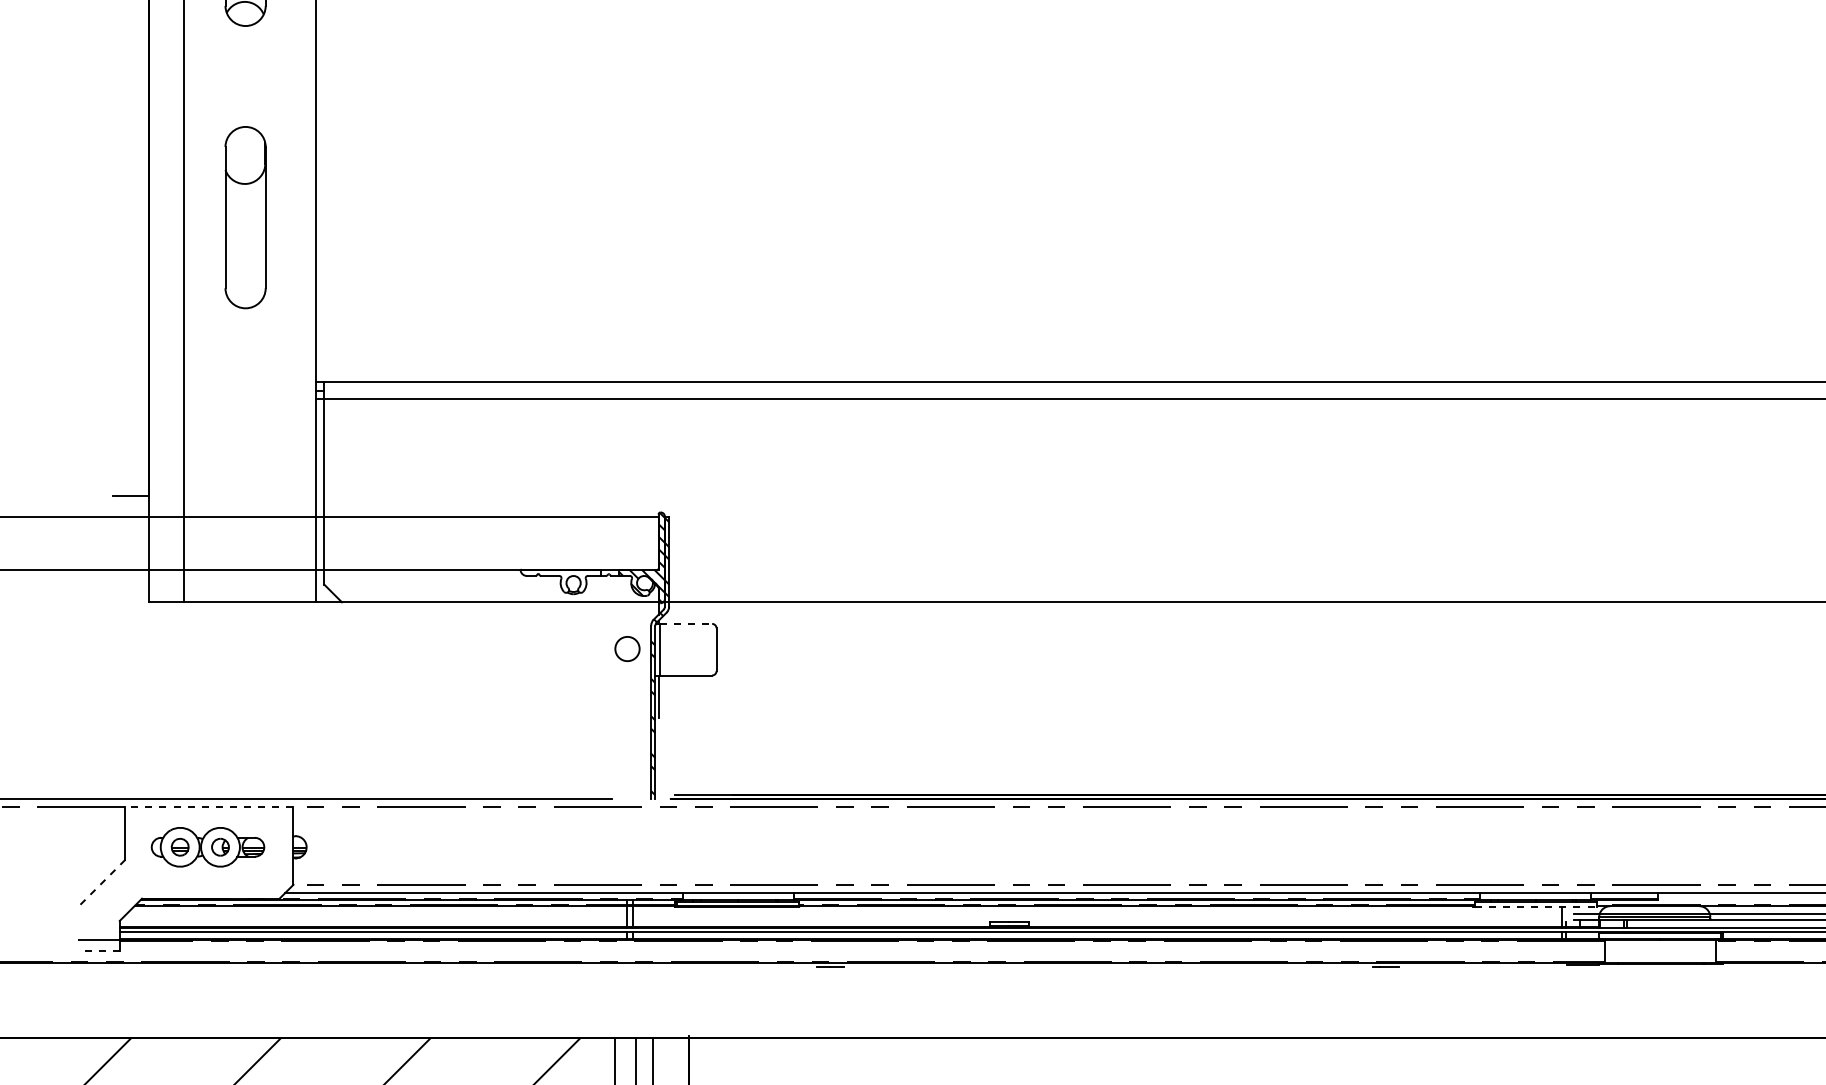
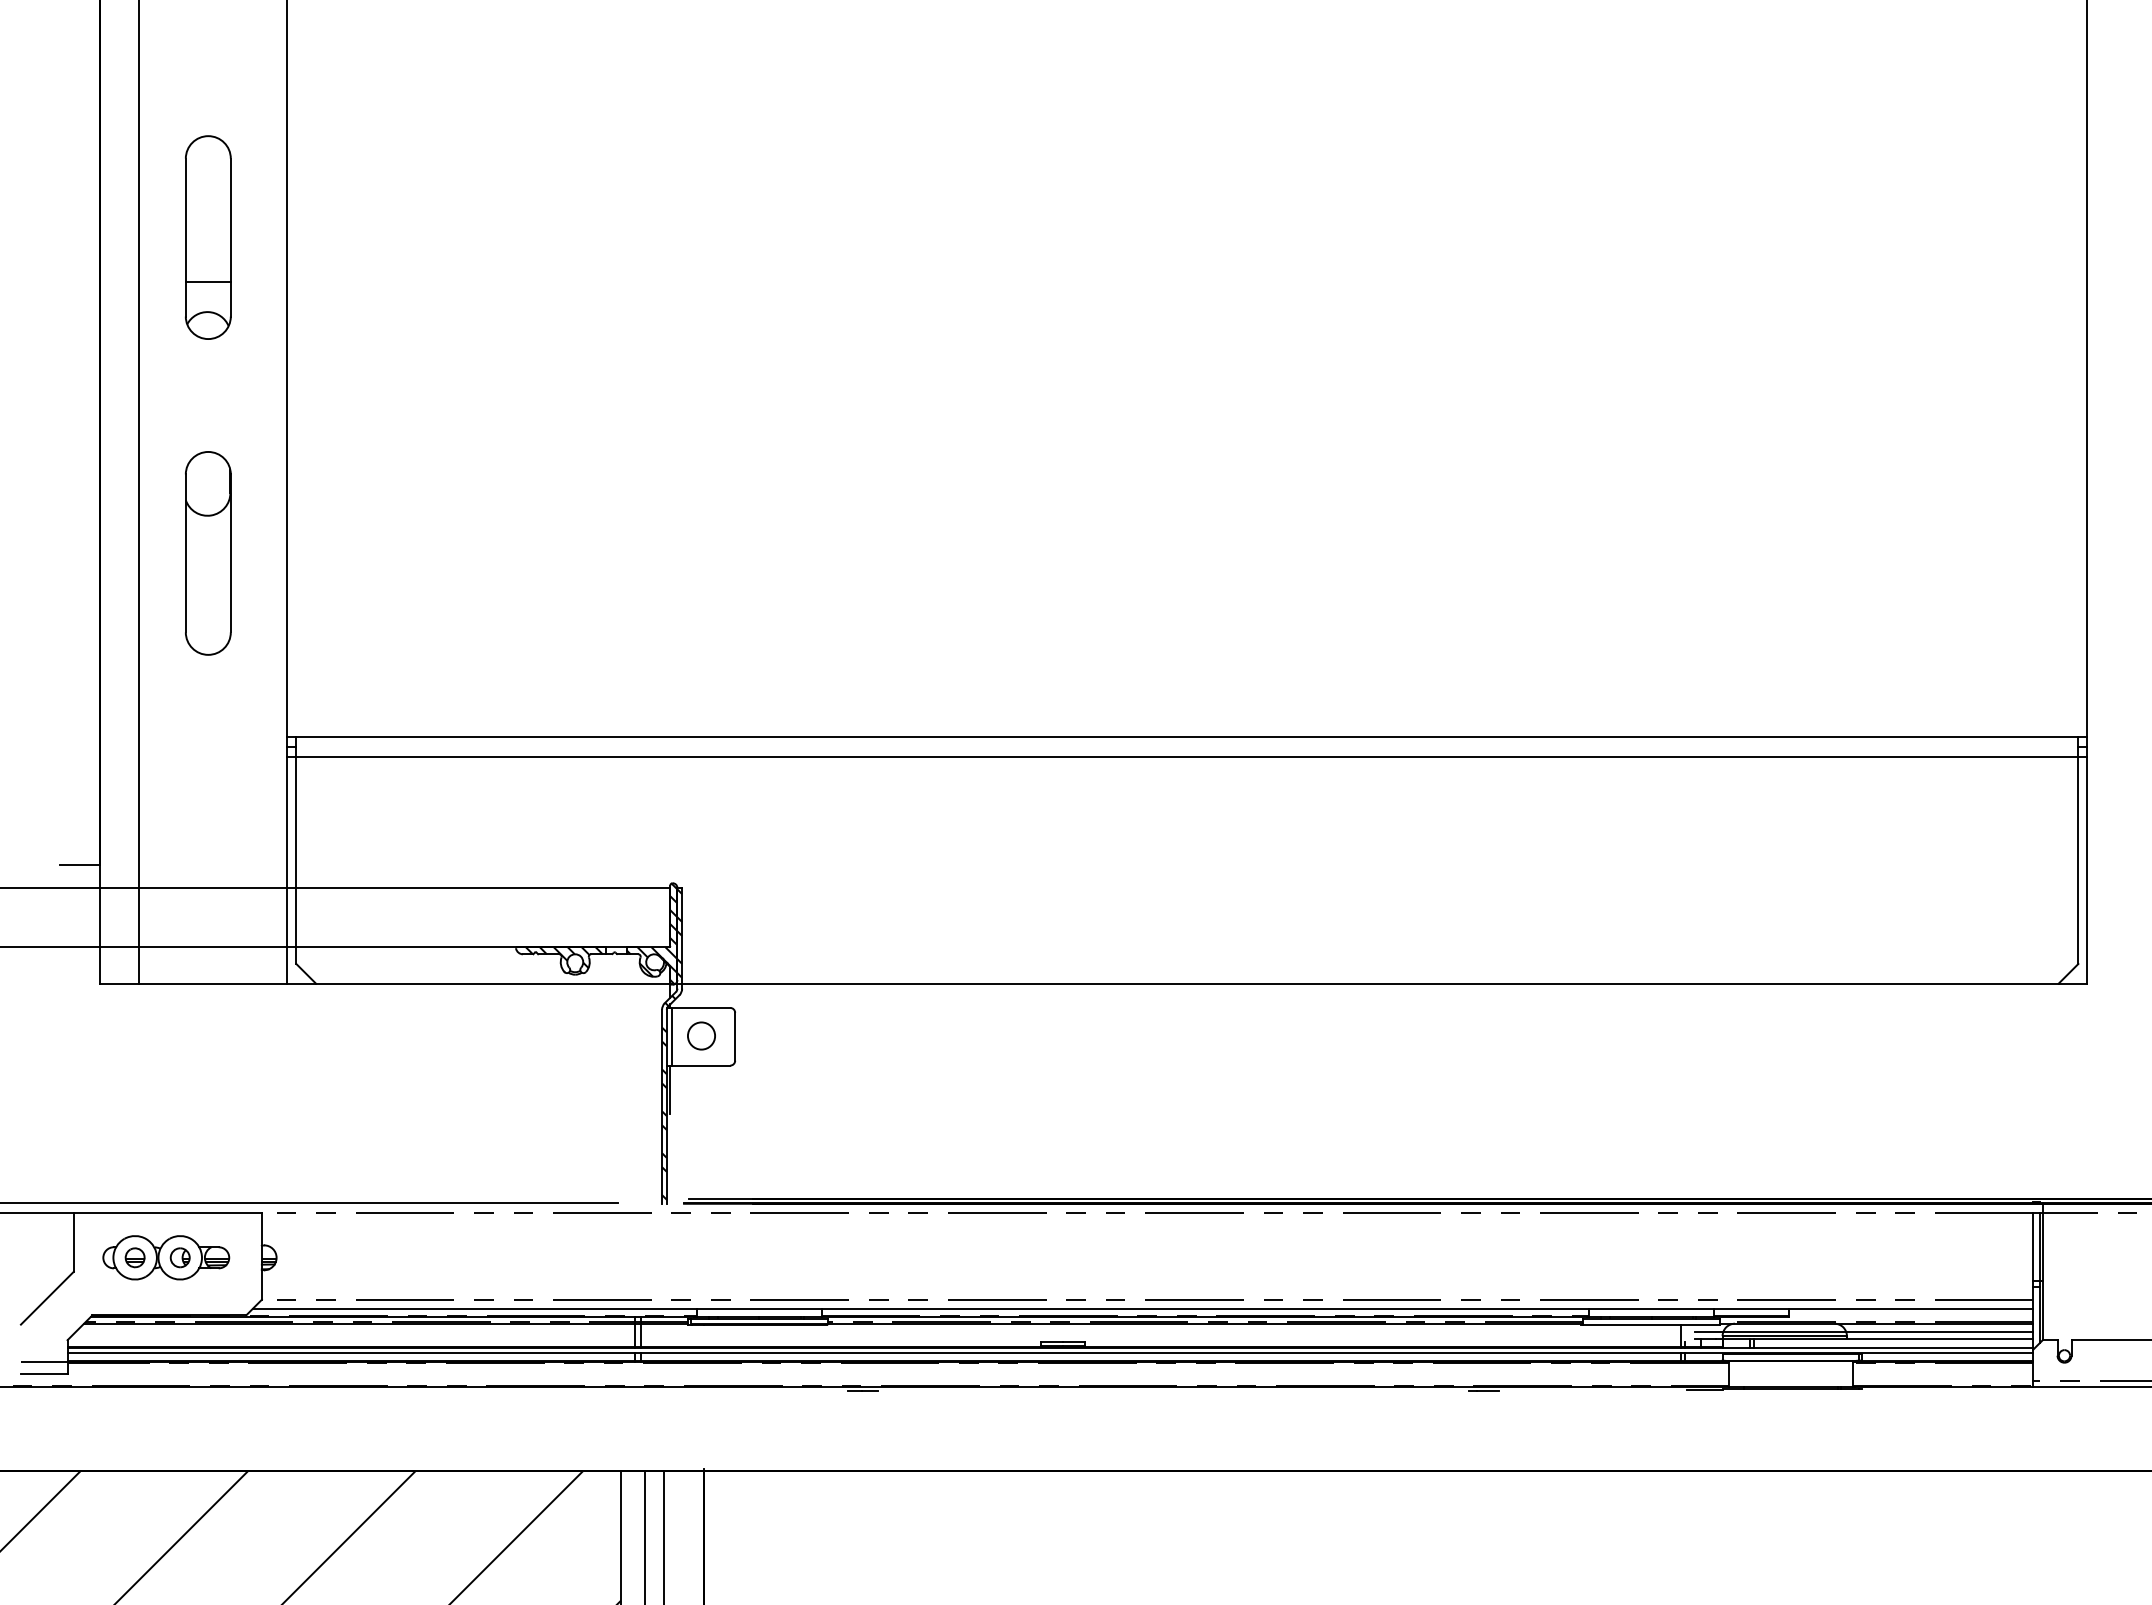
hatch: (563, 580) -> (563, 959), added
line: (686, 623) -> (701, 1007), dashed -> solid
circle: (627, 648) -> (701, 1035), moved
line: (209, 806) -> (167, 1212), dashed -> solid
line: (101, 883) -> (47, 1298), dashed -> solid
line: (1536, 906) -> (1652, 1324), dashed -> solid
line: (98, 951) -> (43, 1374), dashed -> solid

